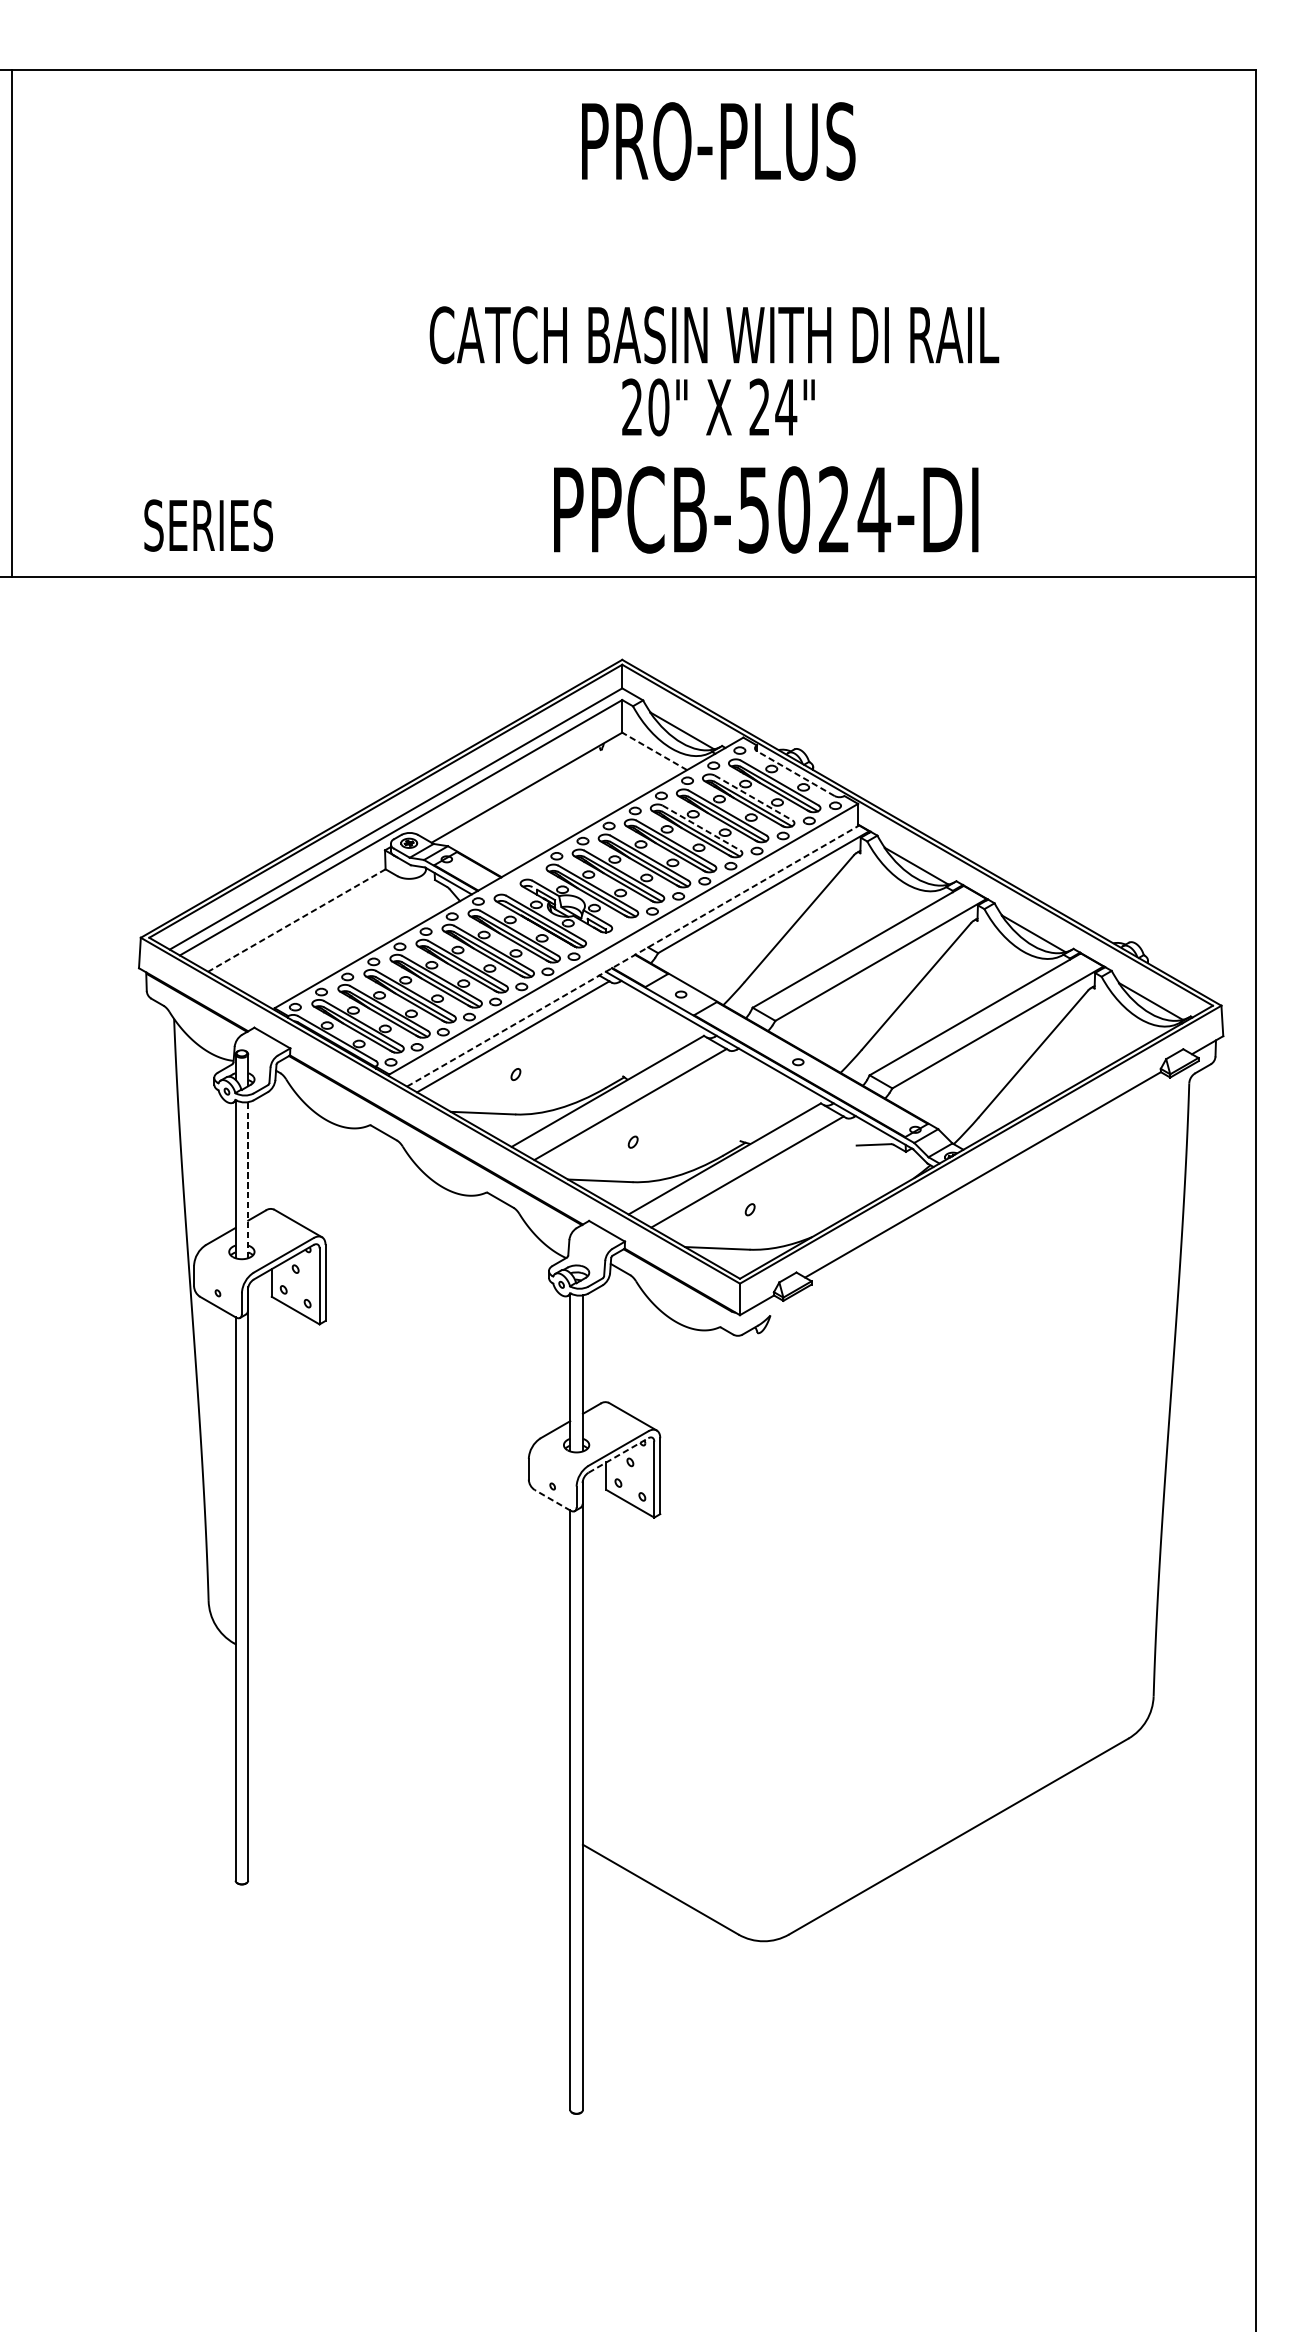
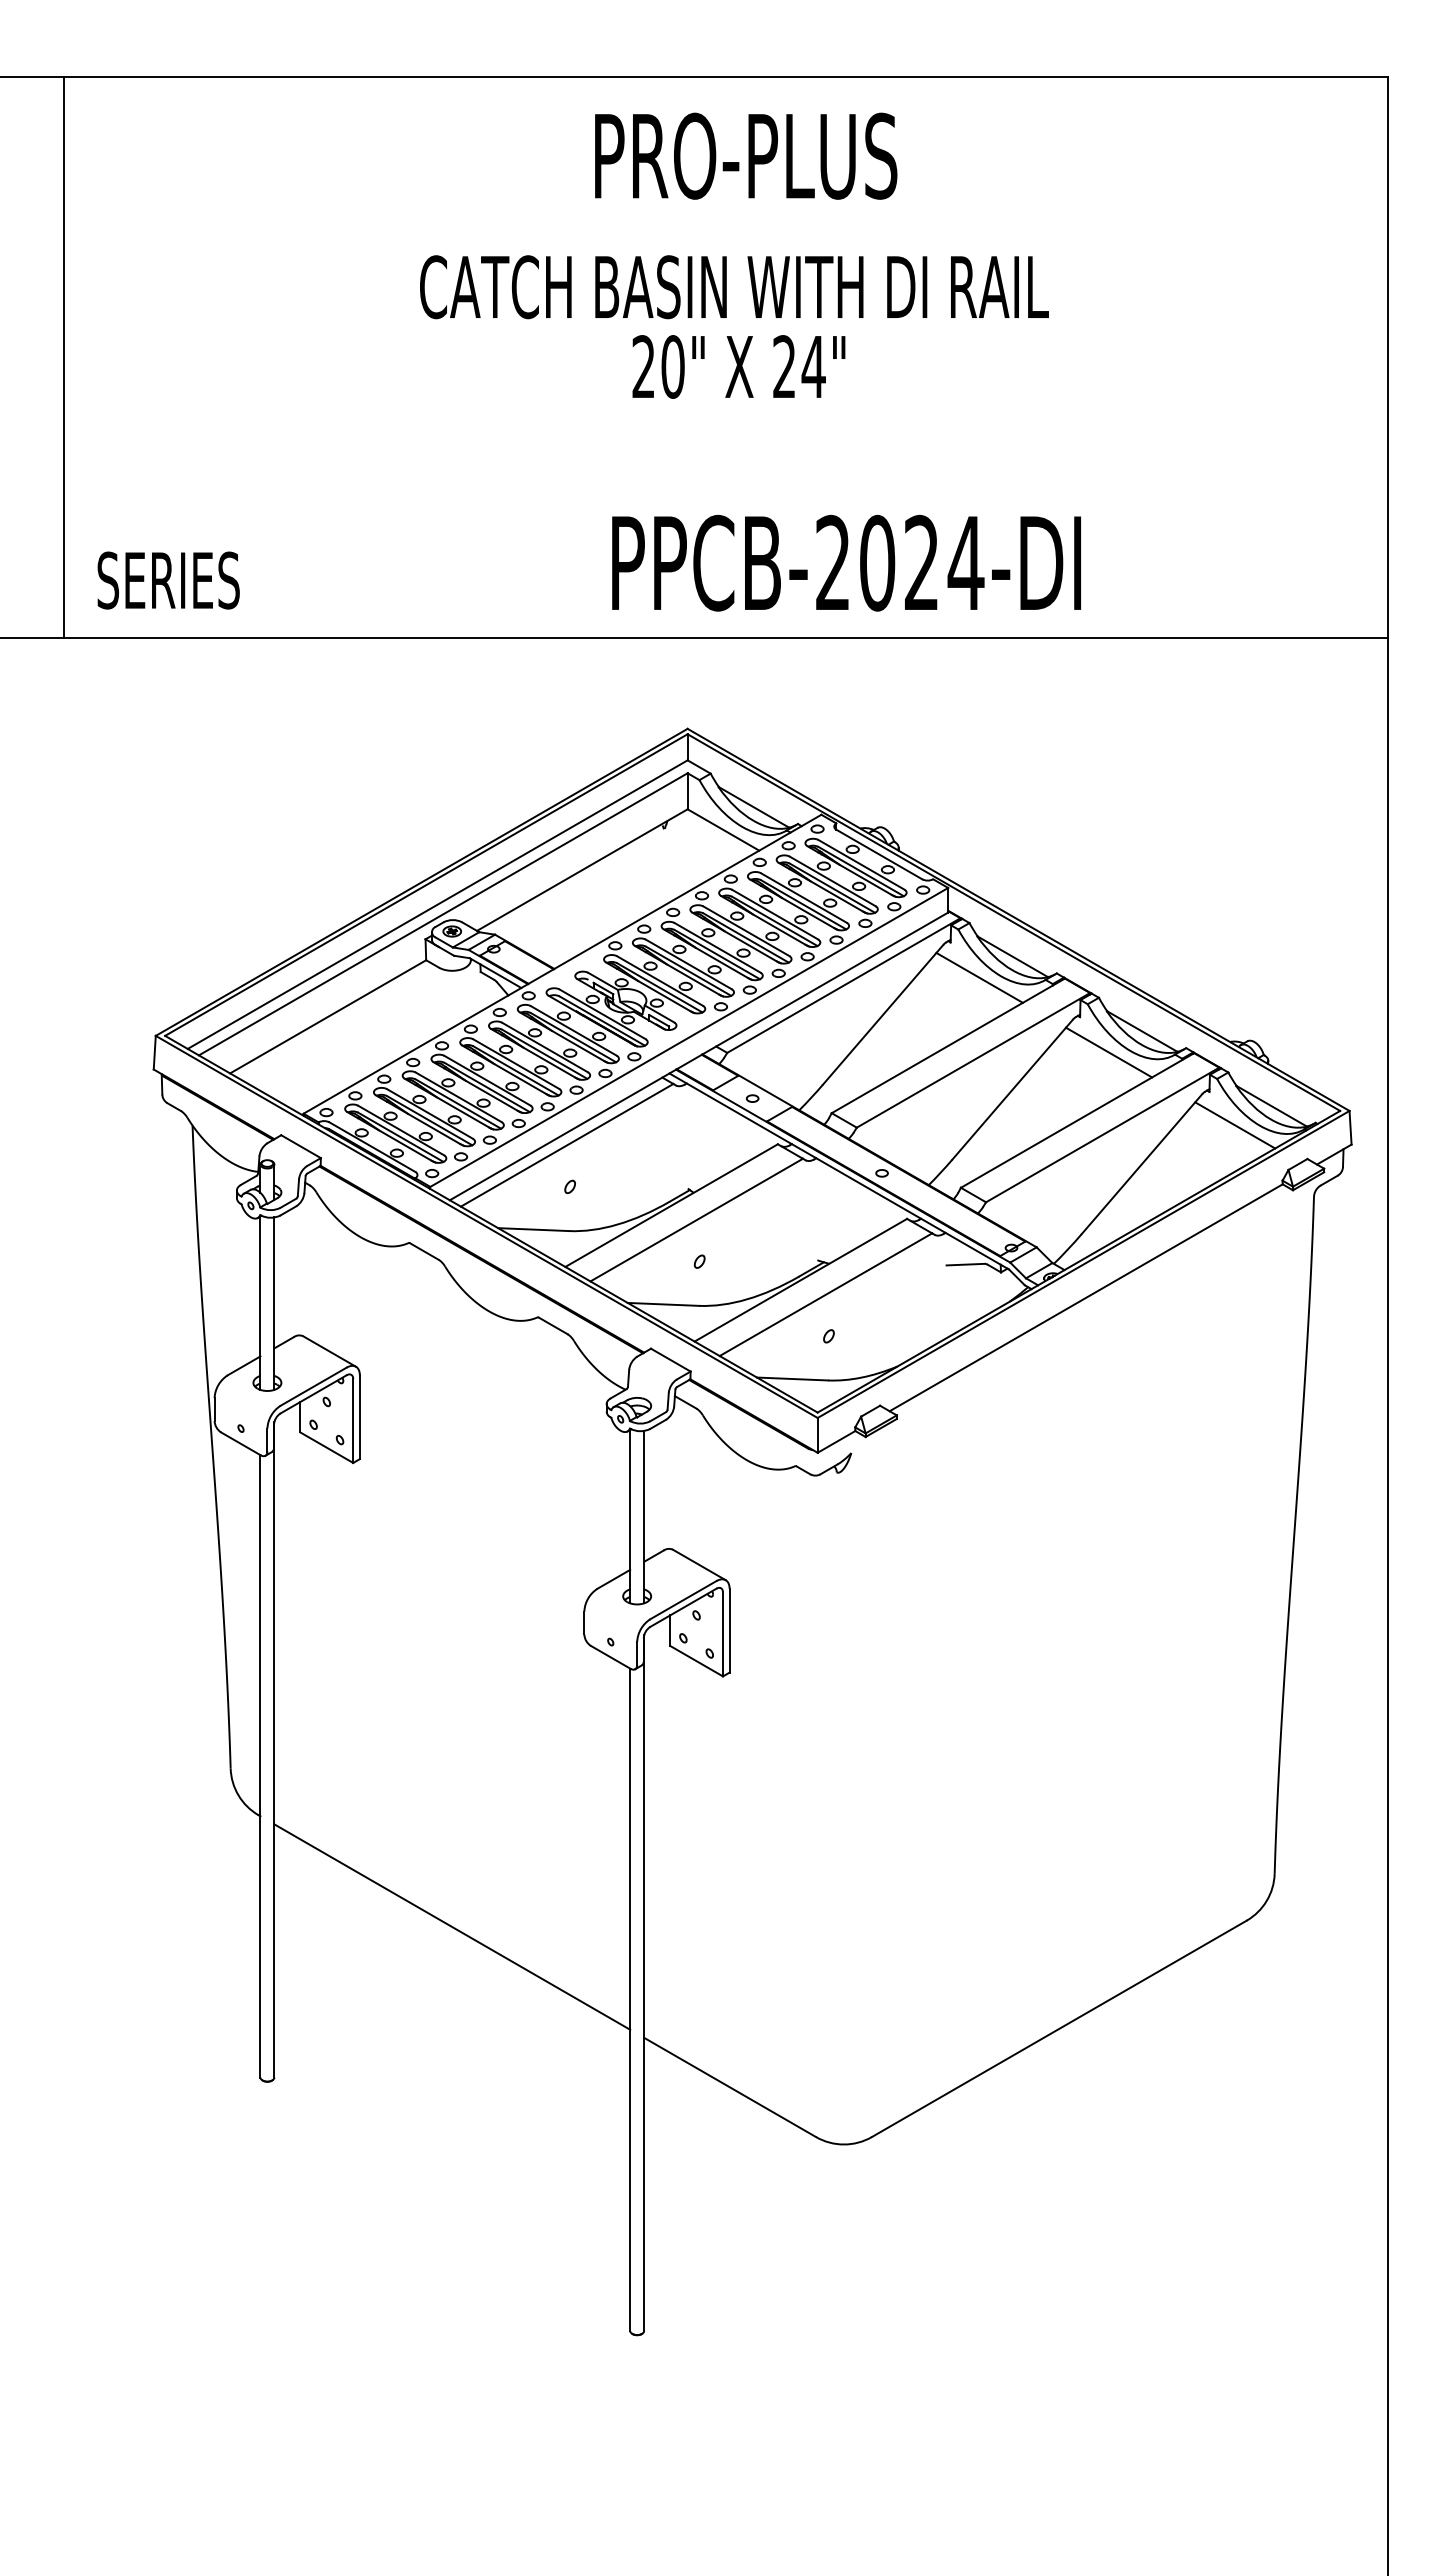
text: (719, 140) -> (746, 155), moved
line: (12, 323) -> (64, 357), moved
text: (714, 370) -> (734, 326), moved
text: (753, 509) -> (832, 562), PPCB-5024-DI -> PPCB-2024-DI
text: (208, 525) -> (168, 580), moved
line: (654, 750) -> (723, 829), dashed -> solid
line: (795, 773) -> (879, 854), dashed -> solid
line: (753, 798) -> (832, 881), dashed -> solid
line: (701, 827) -> (775, 914), dashed -> solid
line: (886, 884) -> (979, 977), added
line: (296, 921) -> (327, 1017), dashed -> solid
line: (1003, 952) -> (1108, 1052), added
line: (633, 956) -> (699, 1056), dashed -> solid
line: (1118, 1018) -> (1235, 1125), added
line: (248, 1180) -> (274, 1303), dashed -> solid
line: (618, 1455) -> (683, 1607), dashed -> solid
line: (552, 1500) -> (610, 1657), dashed -> solid
line: (409, 1743) -> (452, 1926), added

